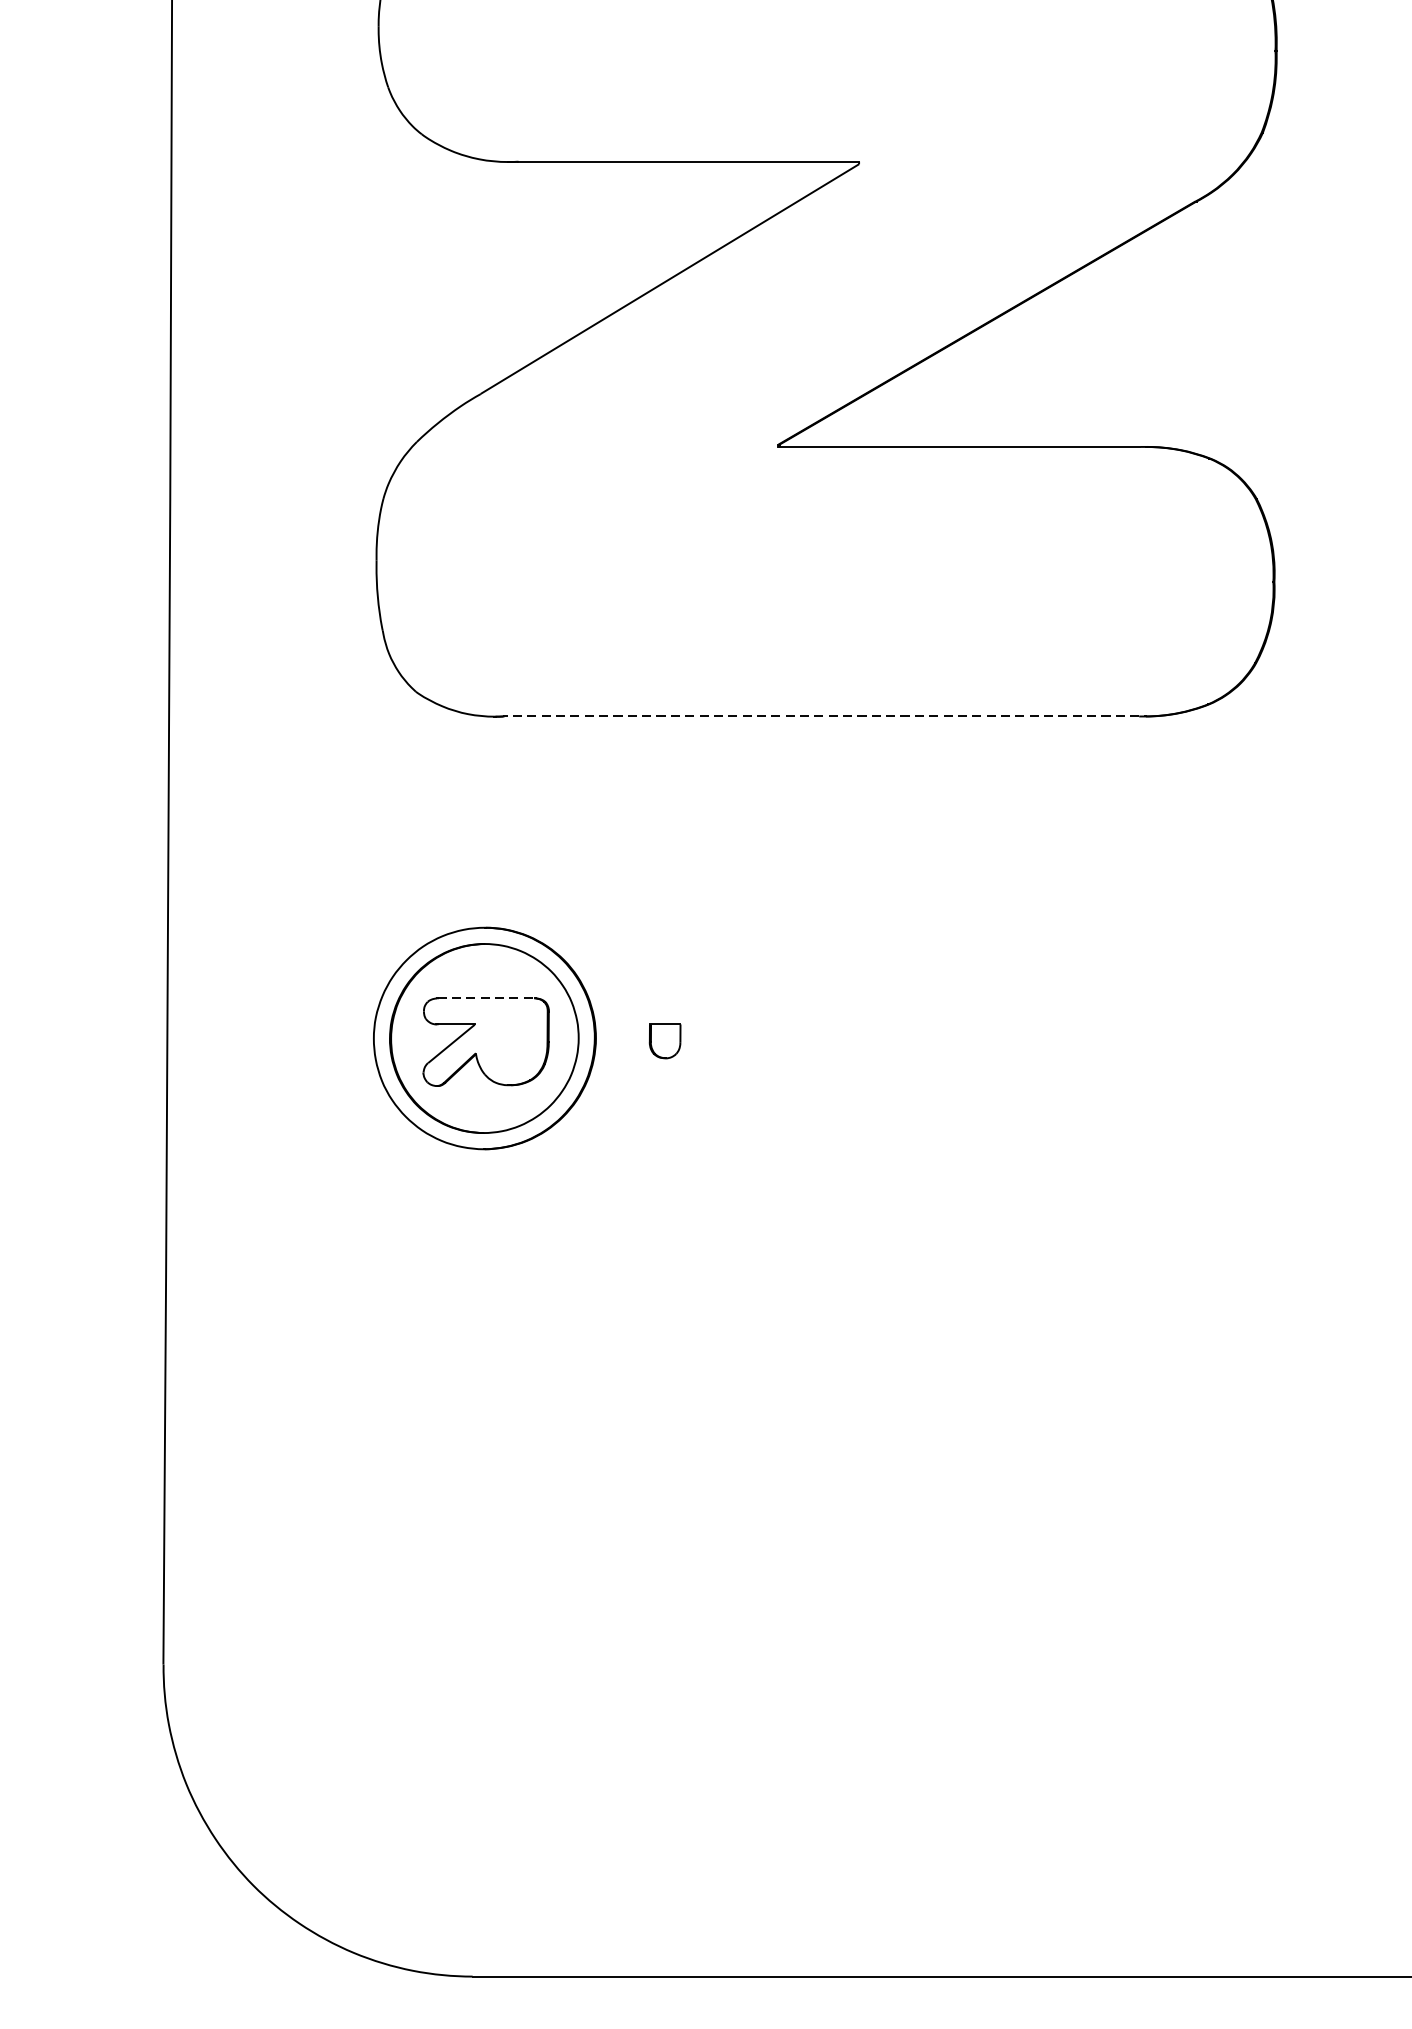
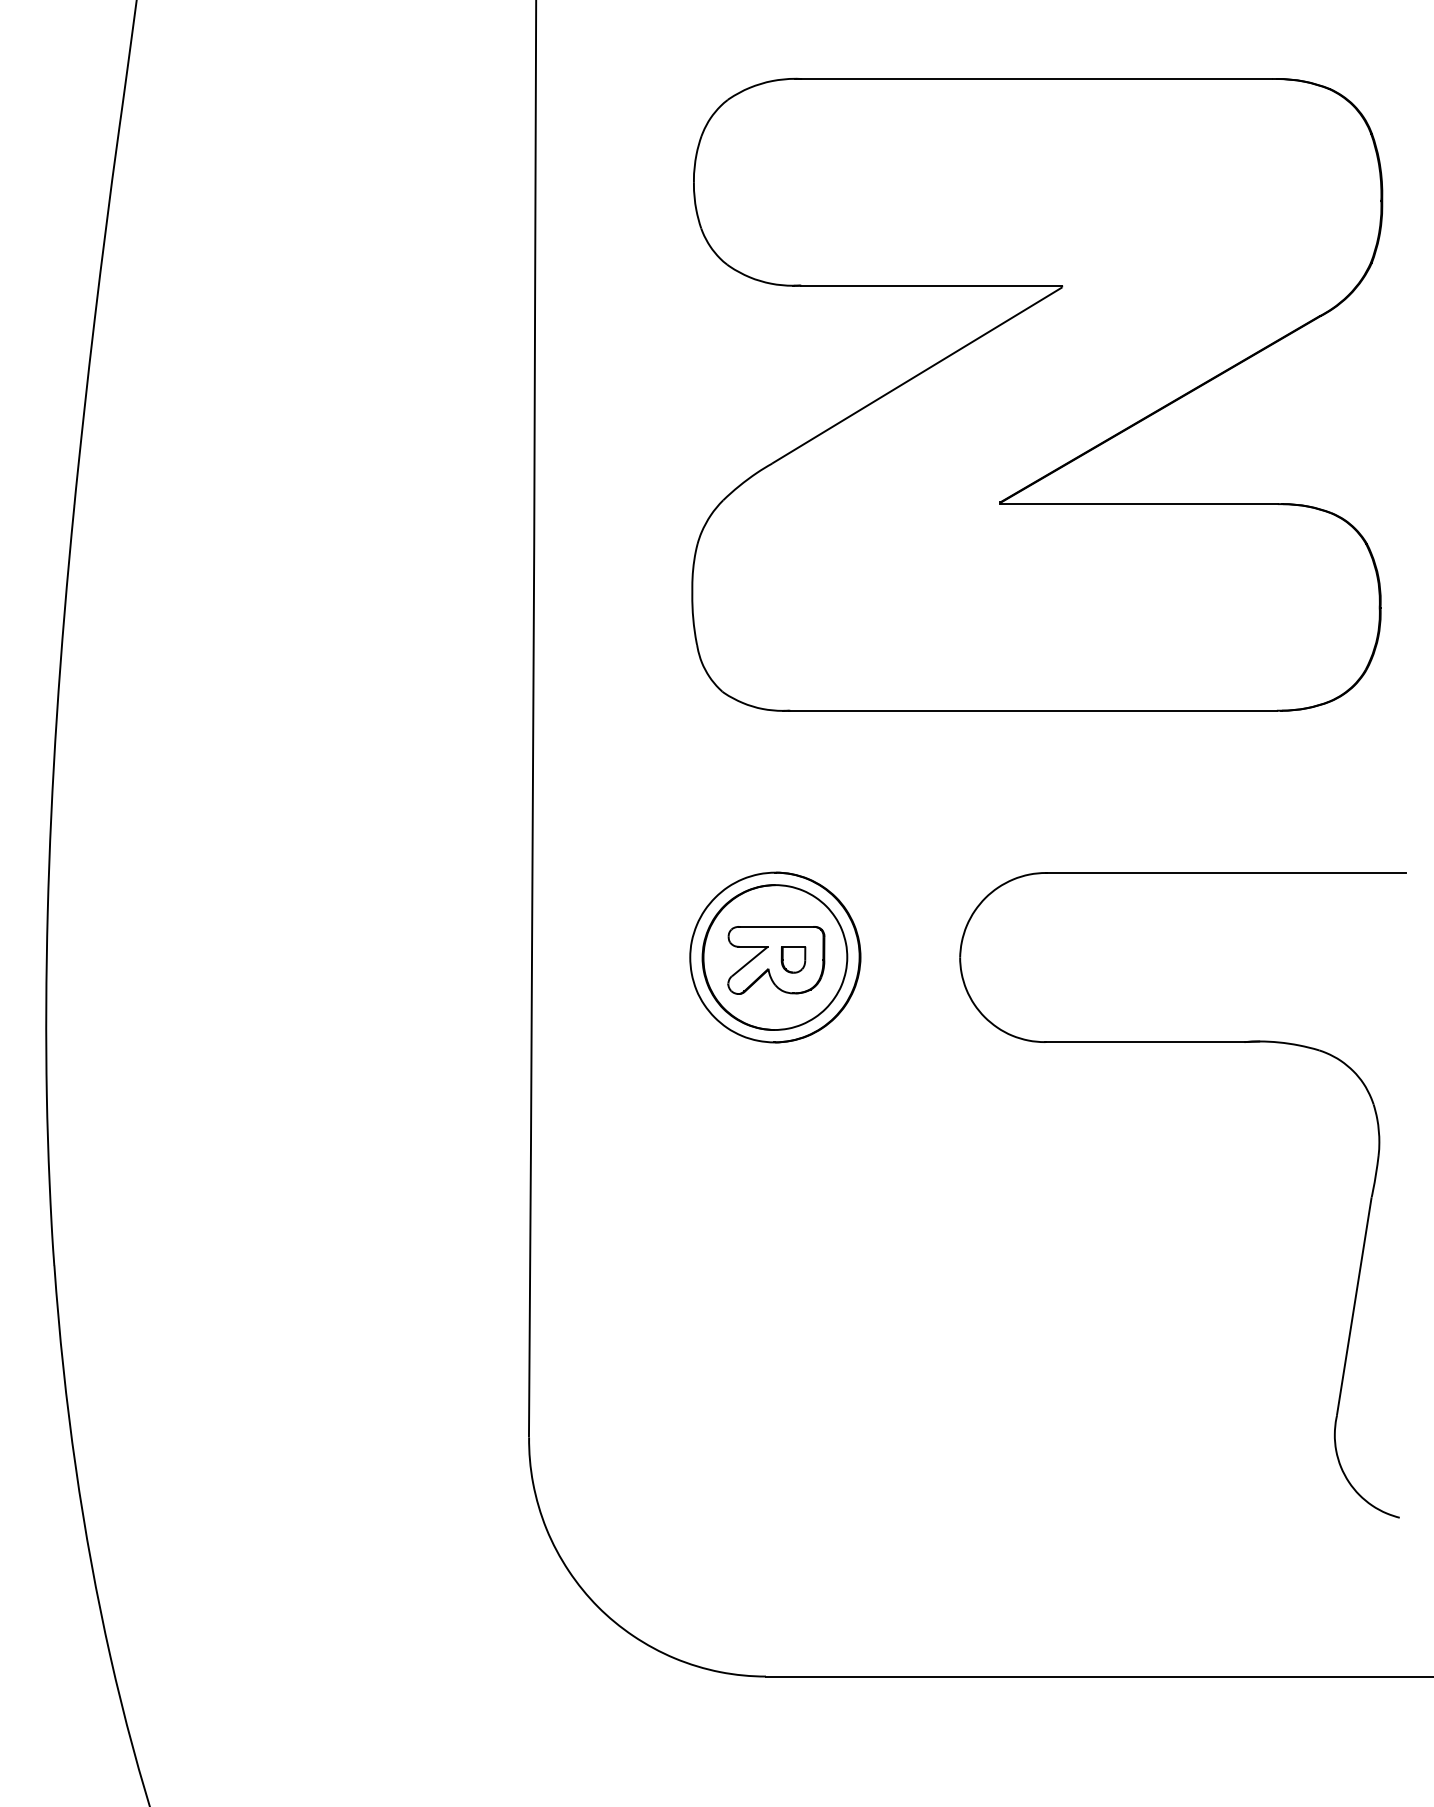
line: (821, 716) -> (1033, 710), dashed -> solid
line: (486, 997) -> (776, 926), dashed -> solid
part: (665, 1041) -> (793, 959), moved
part: (1016, 1149) -> (1182, 1042), added

